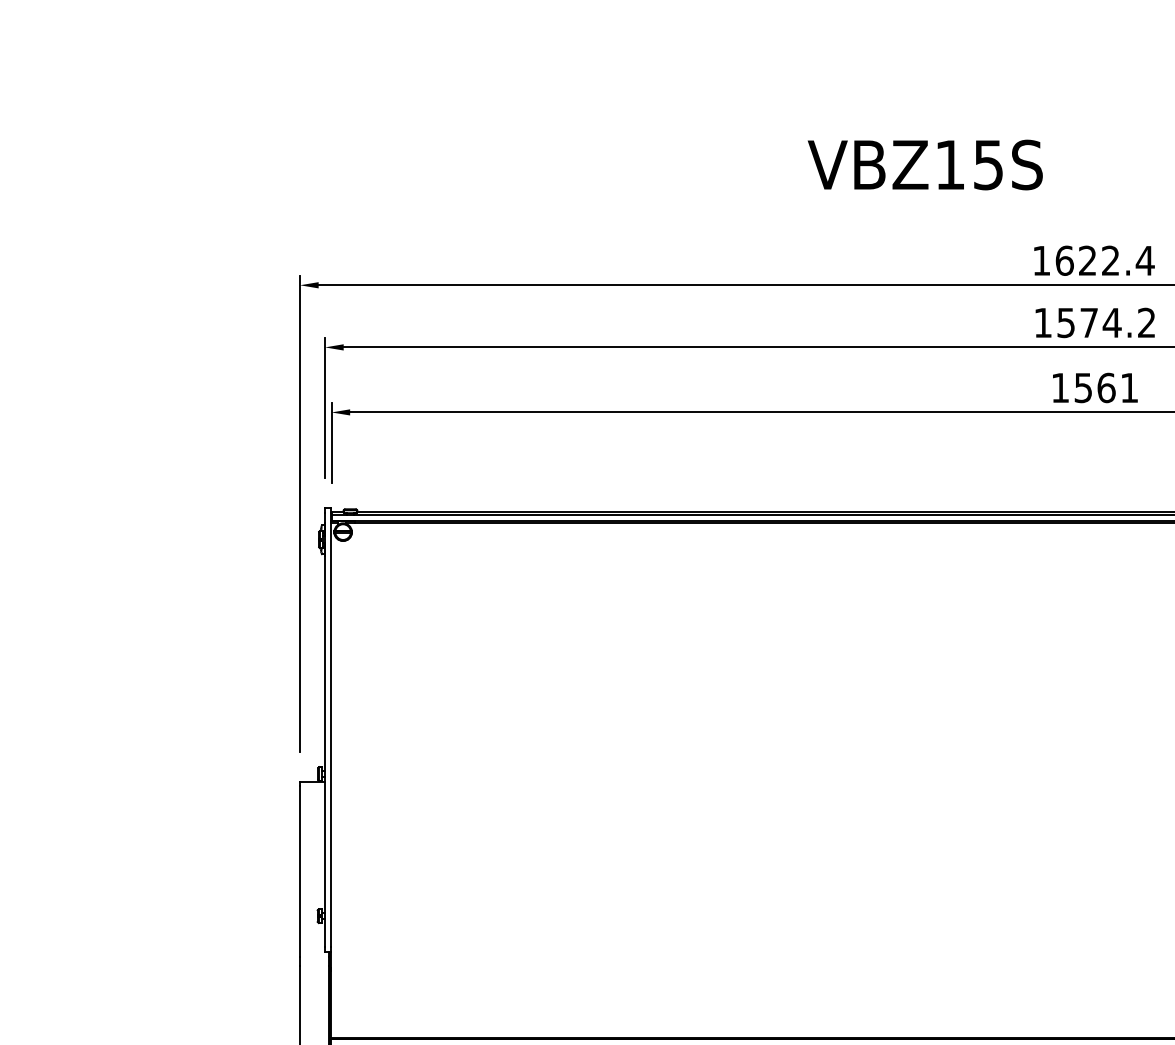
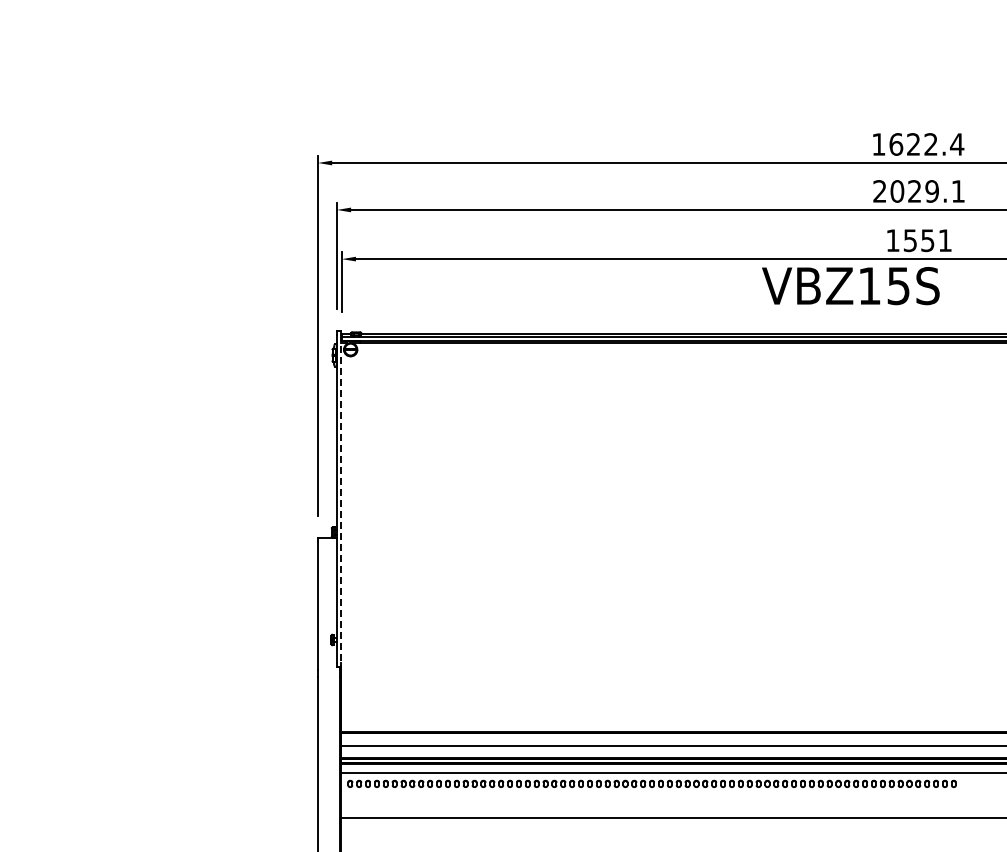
text: (924, 165) -> (850, 286), moved
text: (1094, 322) -> (918, 191), 1574.2 -> 2029.1
text: (1106, 387) -> (927, 240), 1561 -> 1551
line: (331, 730) -> (341, 499), solid -> dashed

